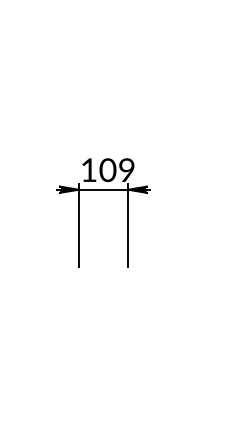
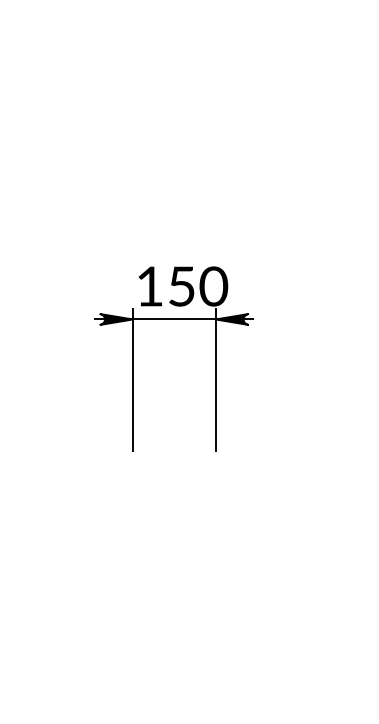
text: (117, 170) -> (197, 287), 109 -> 150

